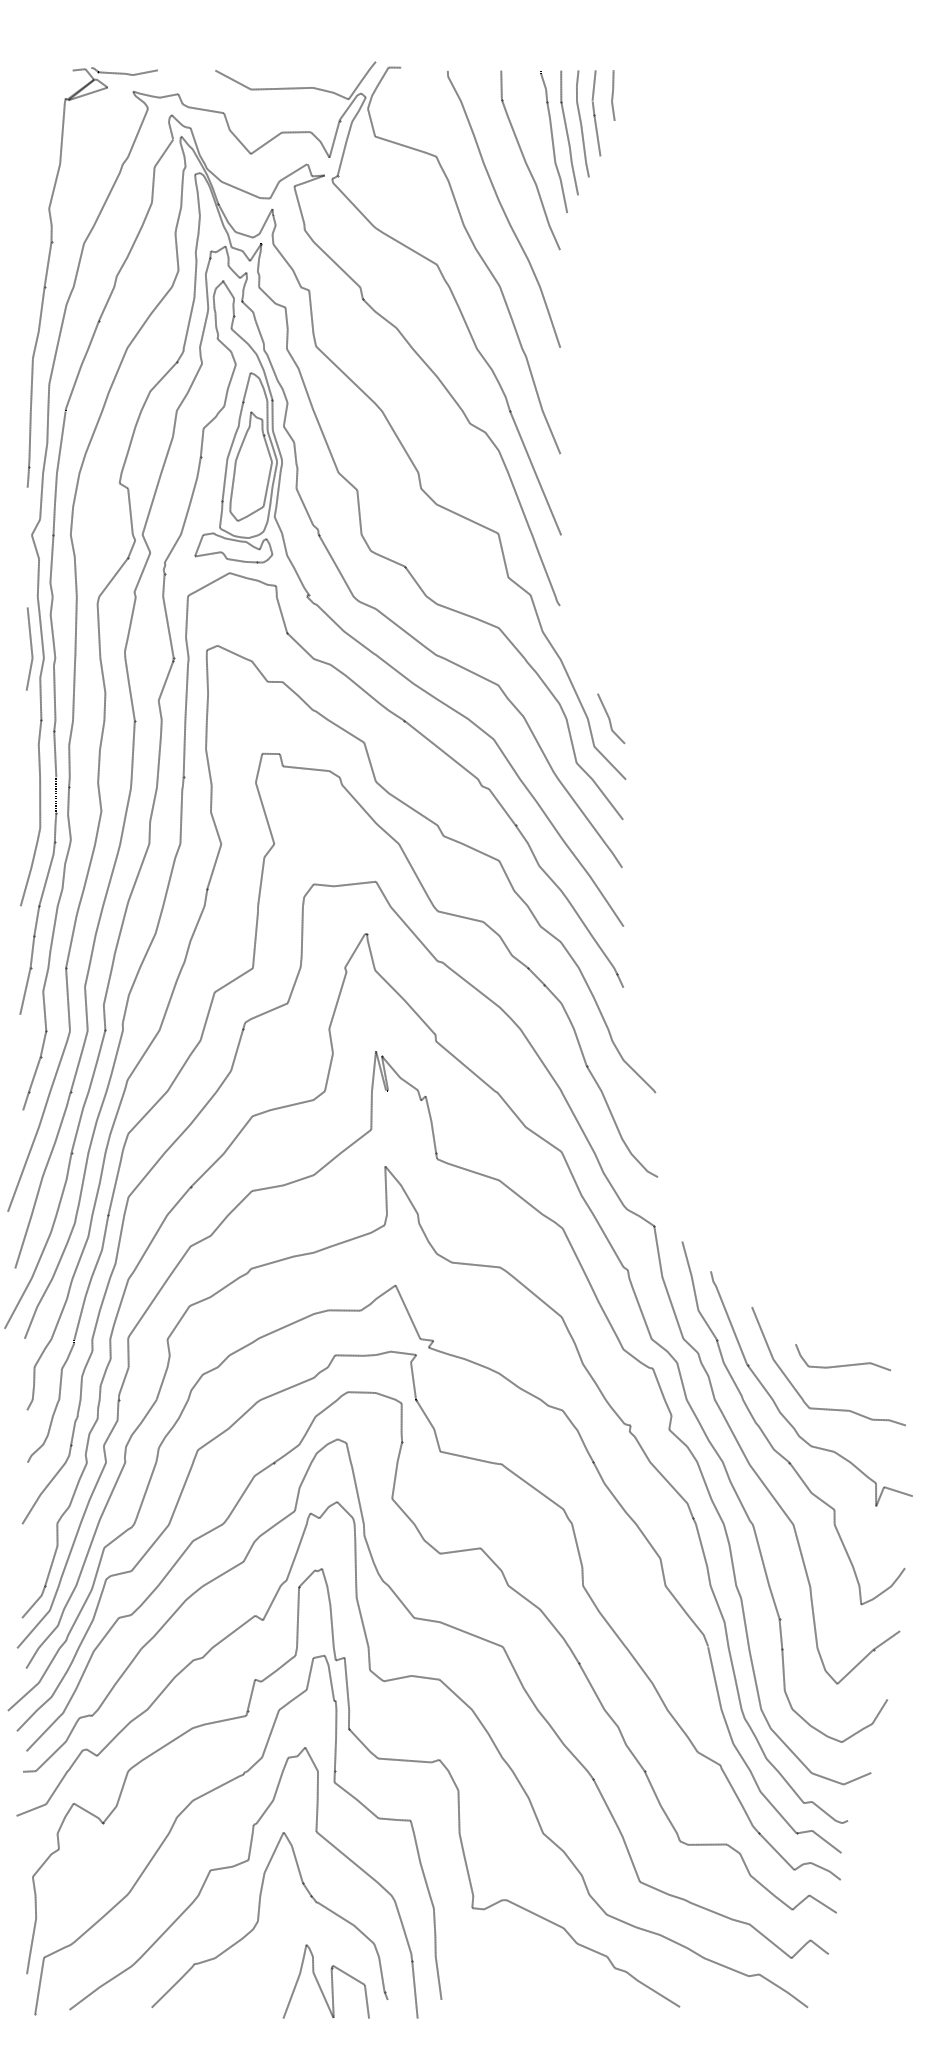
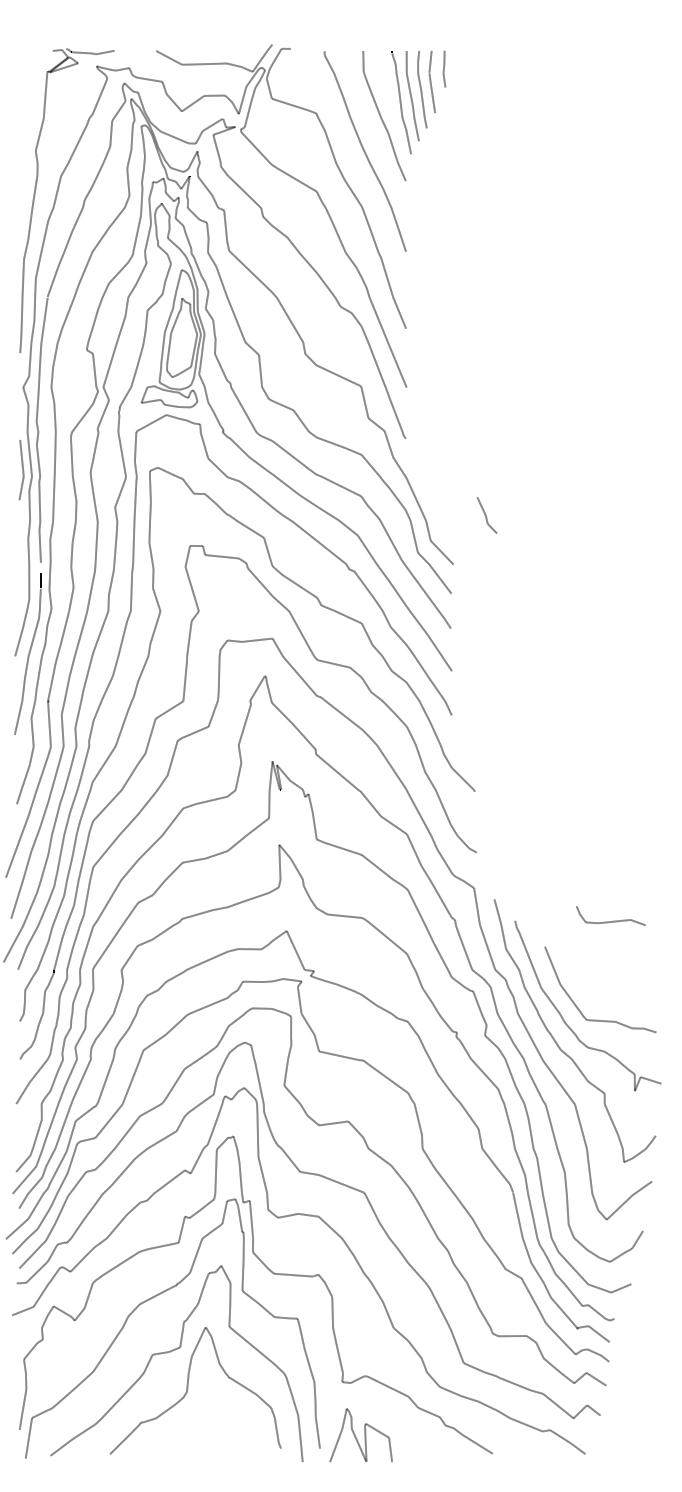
line: (610, 718) -> (486, 515), moved
curve: (845, 1364) -> (612, 920), moved
part: (325, 1981) -> (360, 1435), moved

